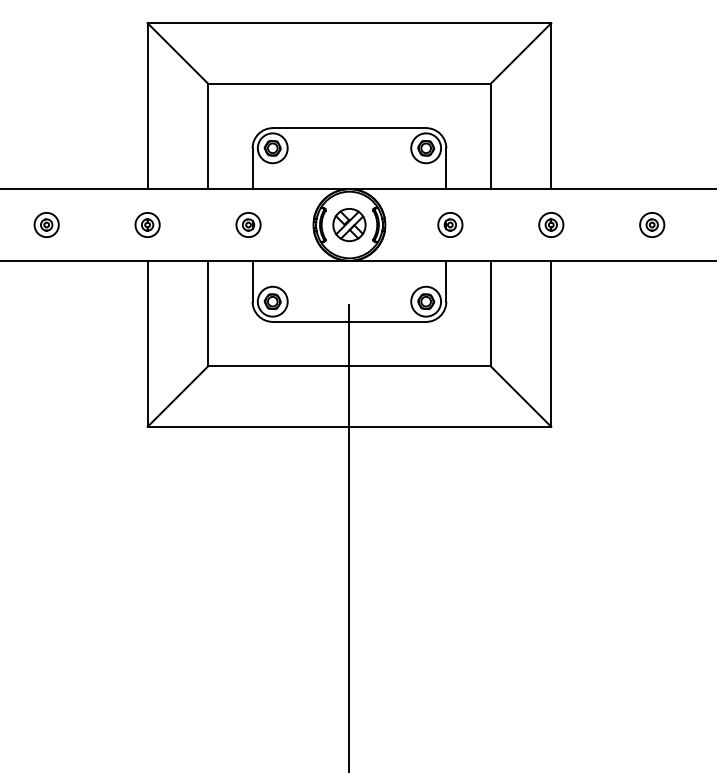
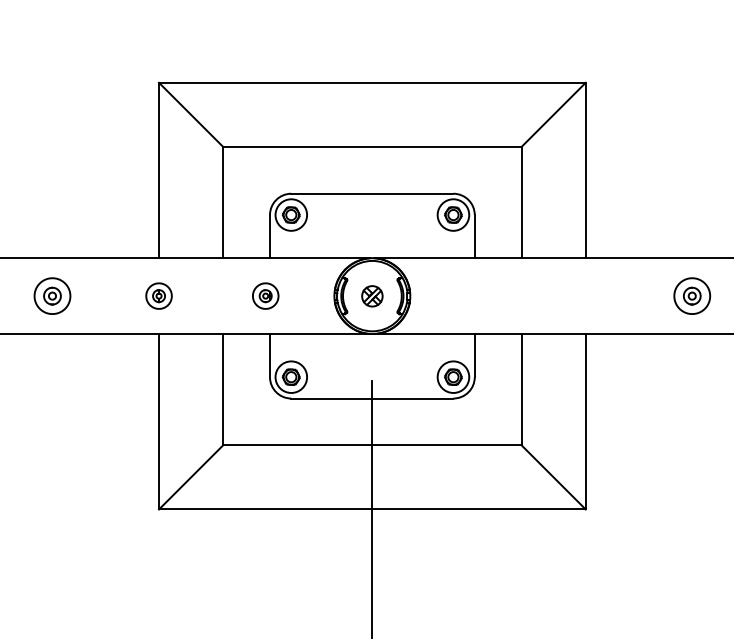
part: (46, 224) -> (52, 295), size x1.4
part: (450, 224) -> (479, 295), removed
part: (551, 224) -> (585, 295), removed
part: (652, 224) -> (692, 295), size x1.4
part: (349, 225) -> (372, 296), size x0.6

